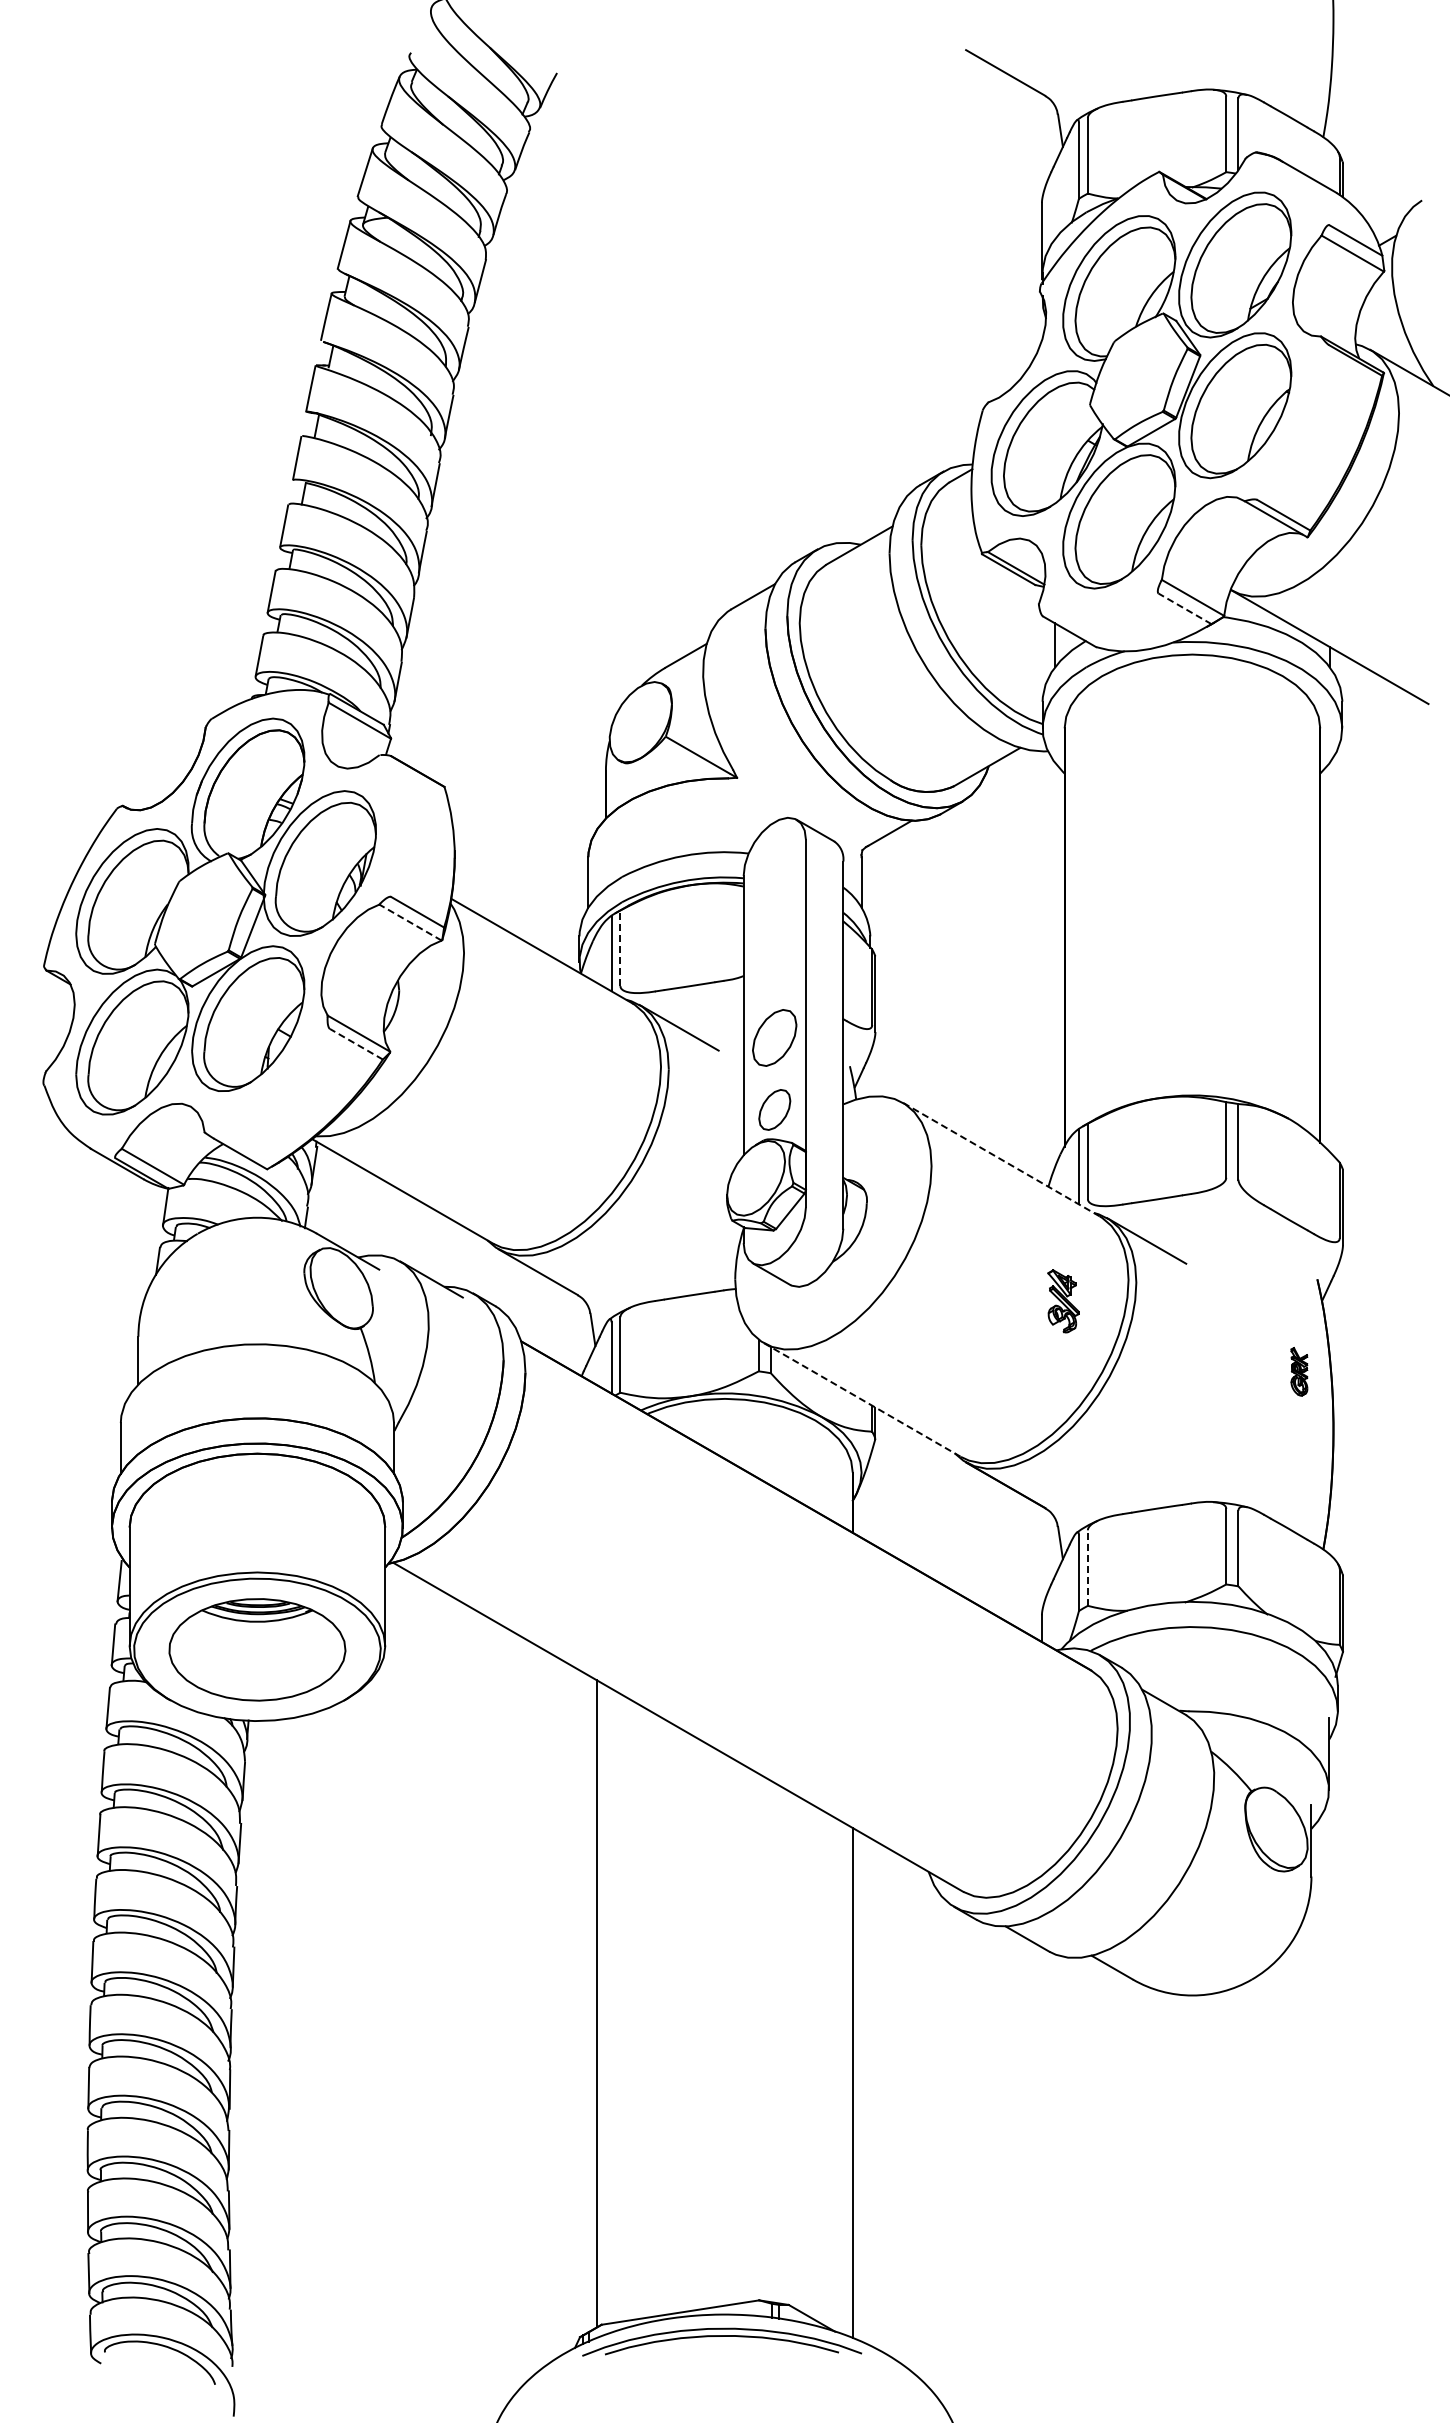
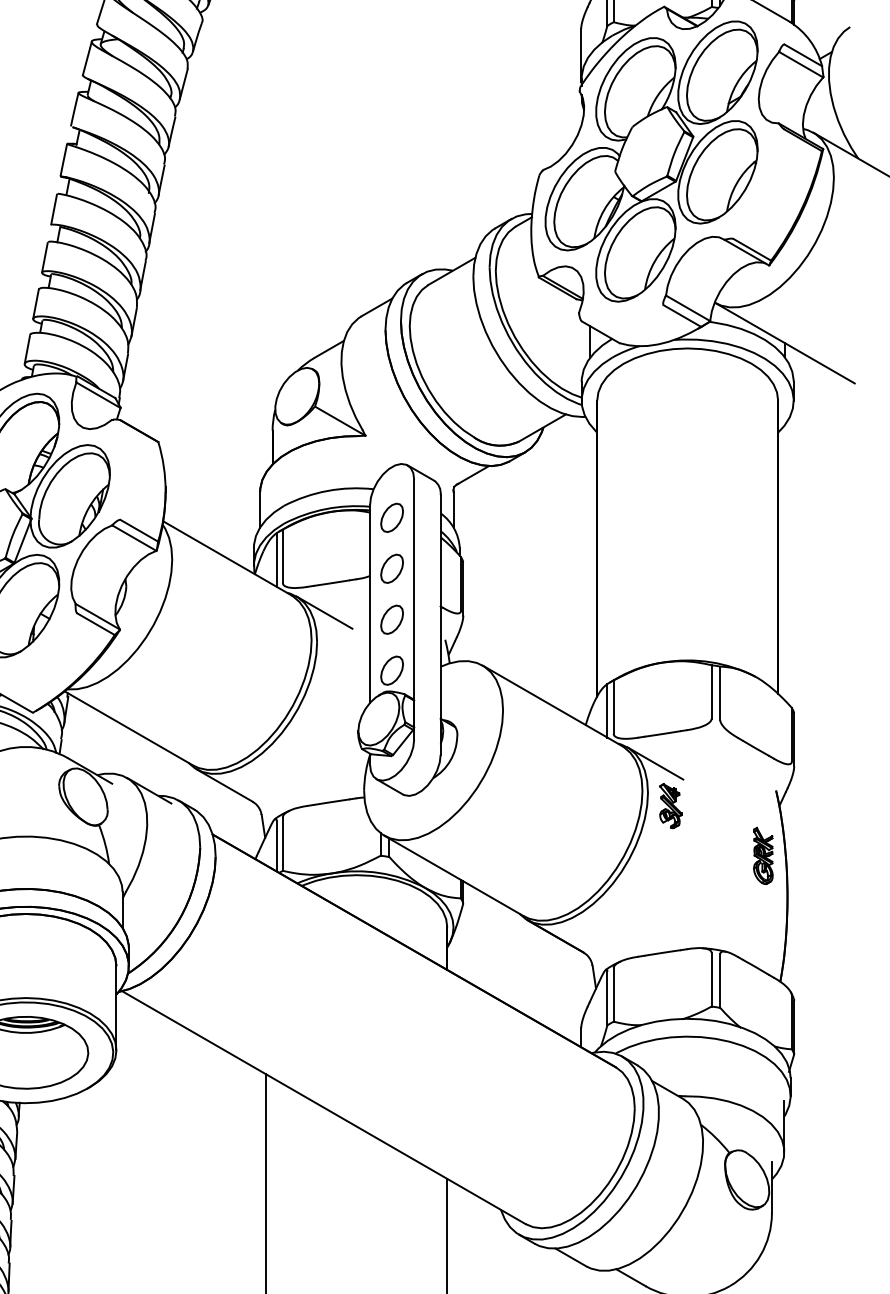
line: (1185, 608) -> (682, 315), dashed -> solid
part: (774, 893) -> (391, 517), added
line: (410, 922) -> (134, 538), dashed -> solid
line: (620, 948) -> (282, 556), dashed -> solid
part: (774, 965) -> (391, 568), added
part: (774, 1037) -> (391, 619), size x0.71
line: (356, 1044) -> (96, 624), dashed -> solid
line: (1001, 1159) -> (552, 705), dashed -> solid
part: (1063, 1301) -> (670, 806), moved
part: (1299, 1371) -> (763, 855), size x1.67
line: (862, 1400) -> (454, 876), dashed -> solid
line: (1087, 1568) -> (613, 995), dashed -> solid

